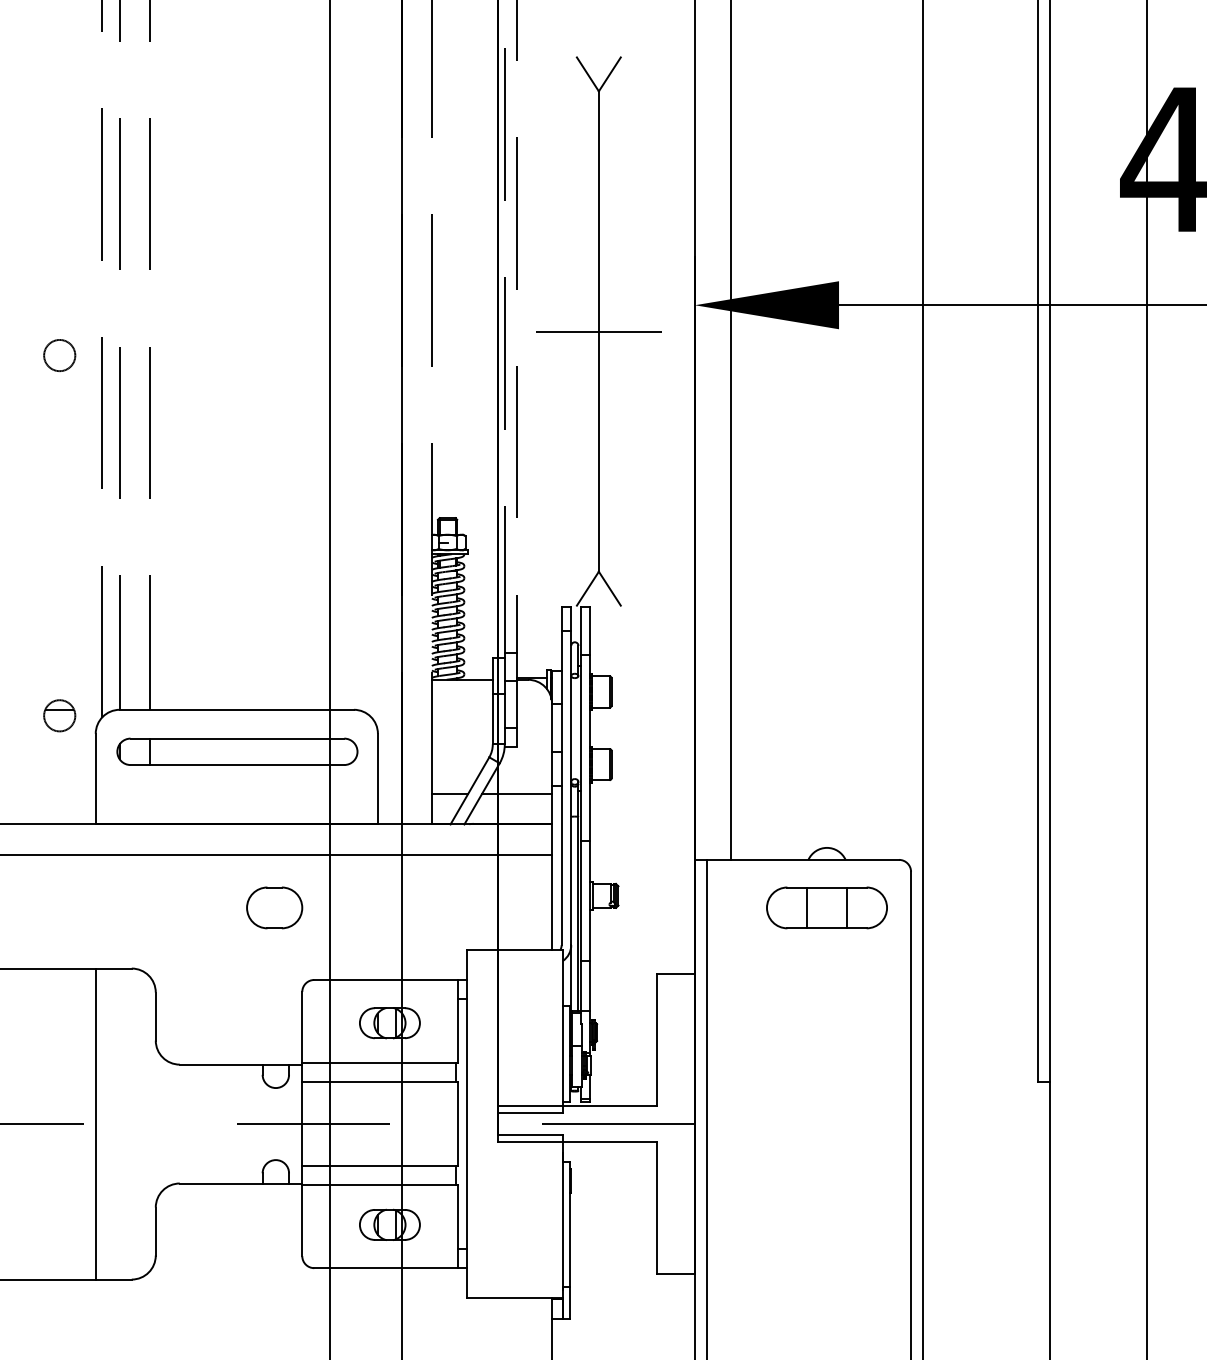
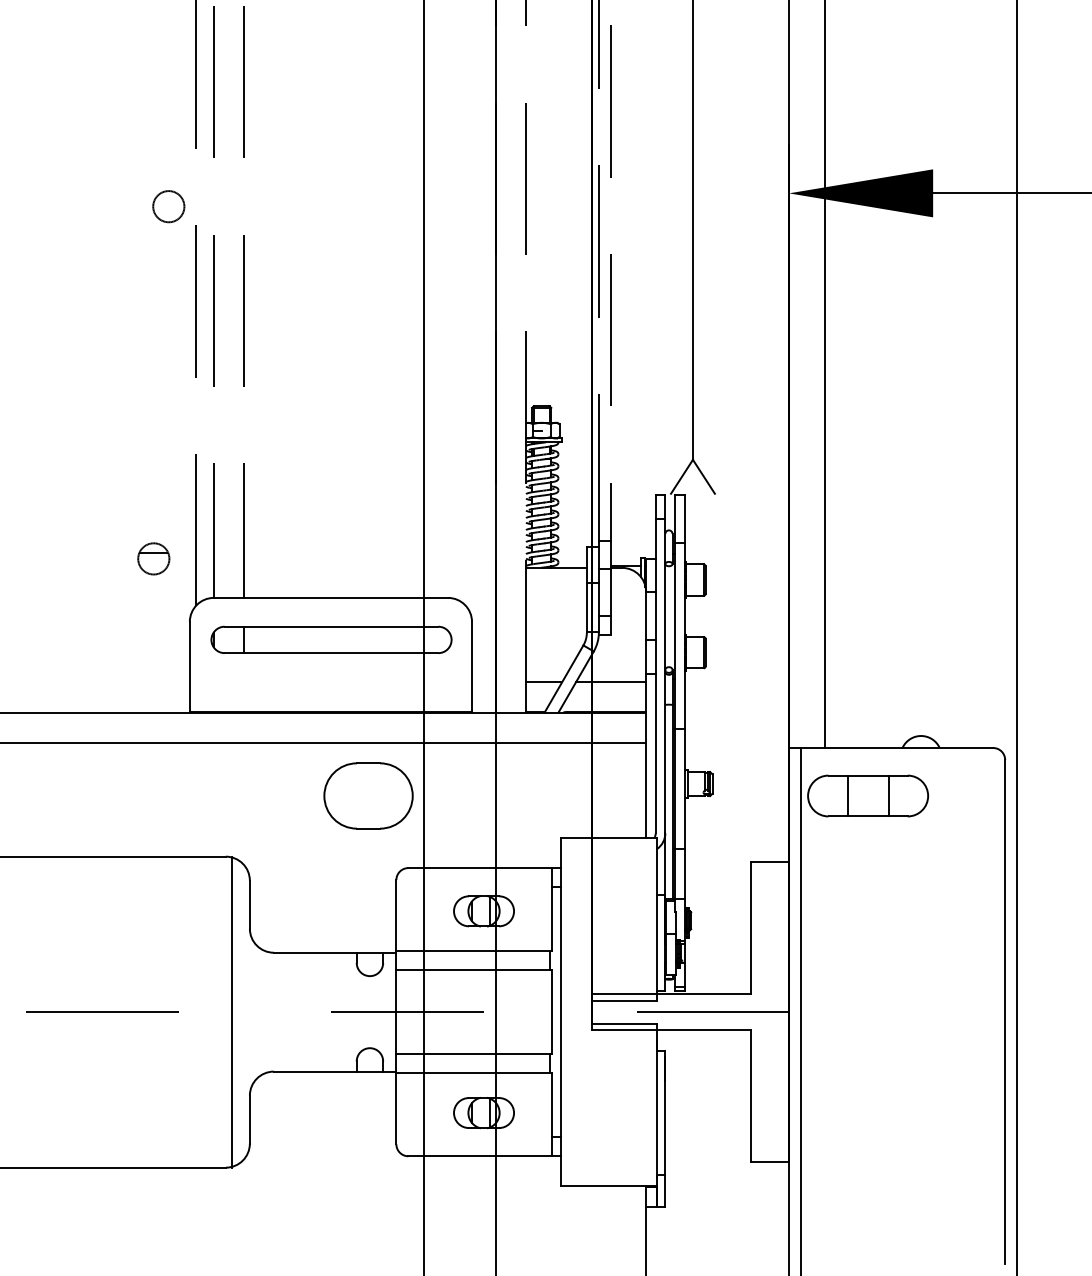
line: (598, 331) -> (692, 219), removed
circle: (59, 355) -> (168, 206), moved
part: (59, 715) -> (153, 558), moved
part: (274, 907) -> (368, 795), size x1.6
part: (826, 907) -> (867, 795), moved
line: (95, 1123) -> (231, 1011), moved

